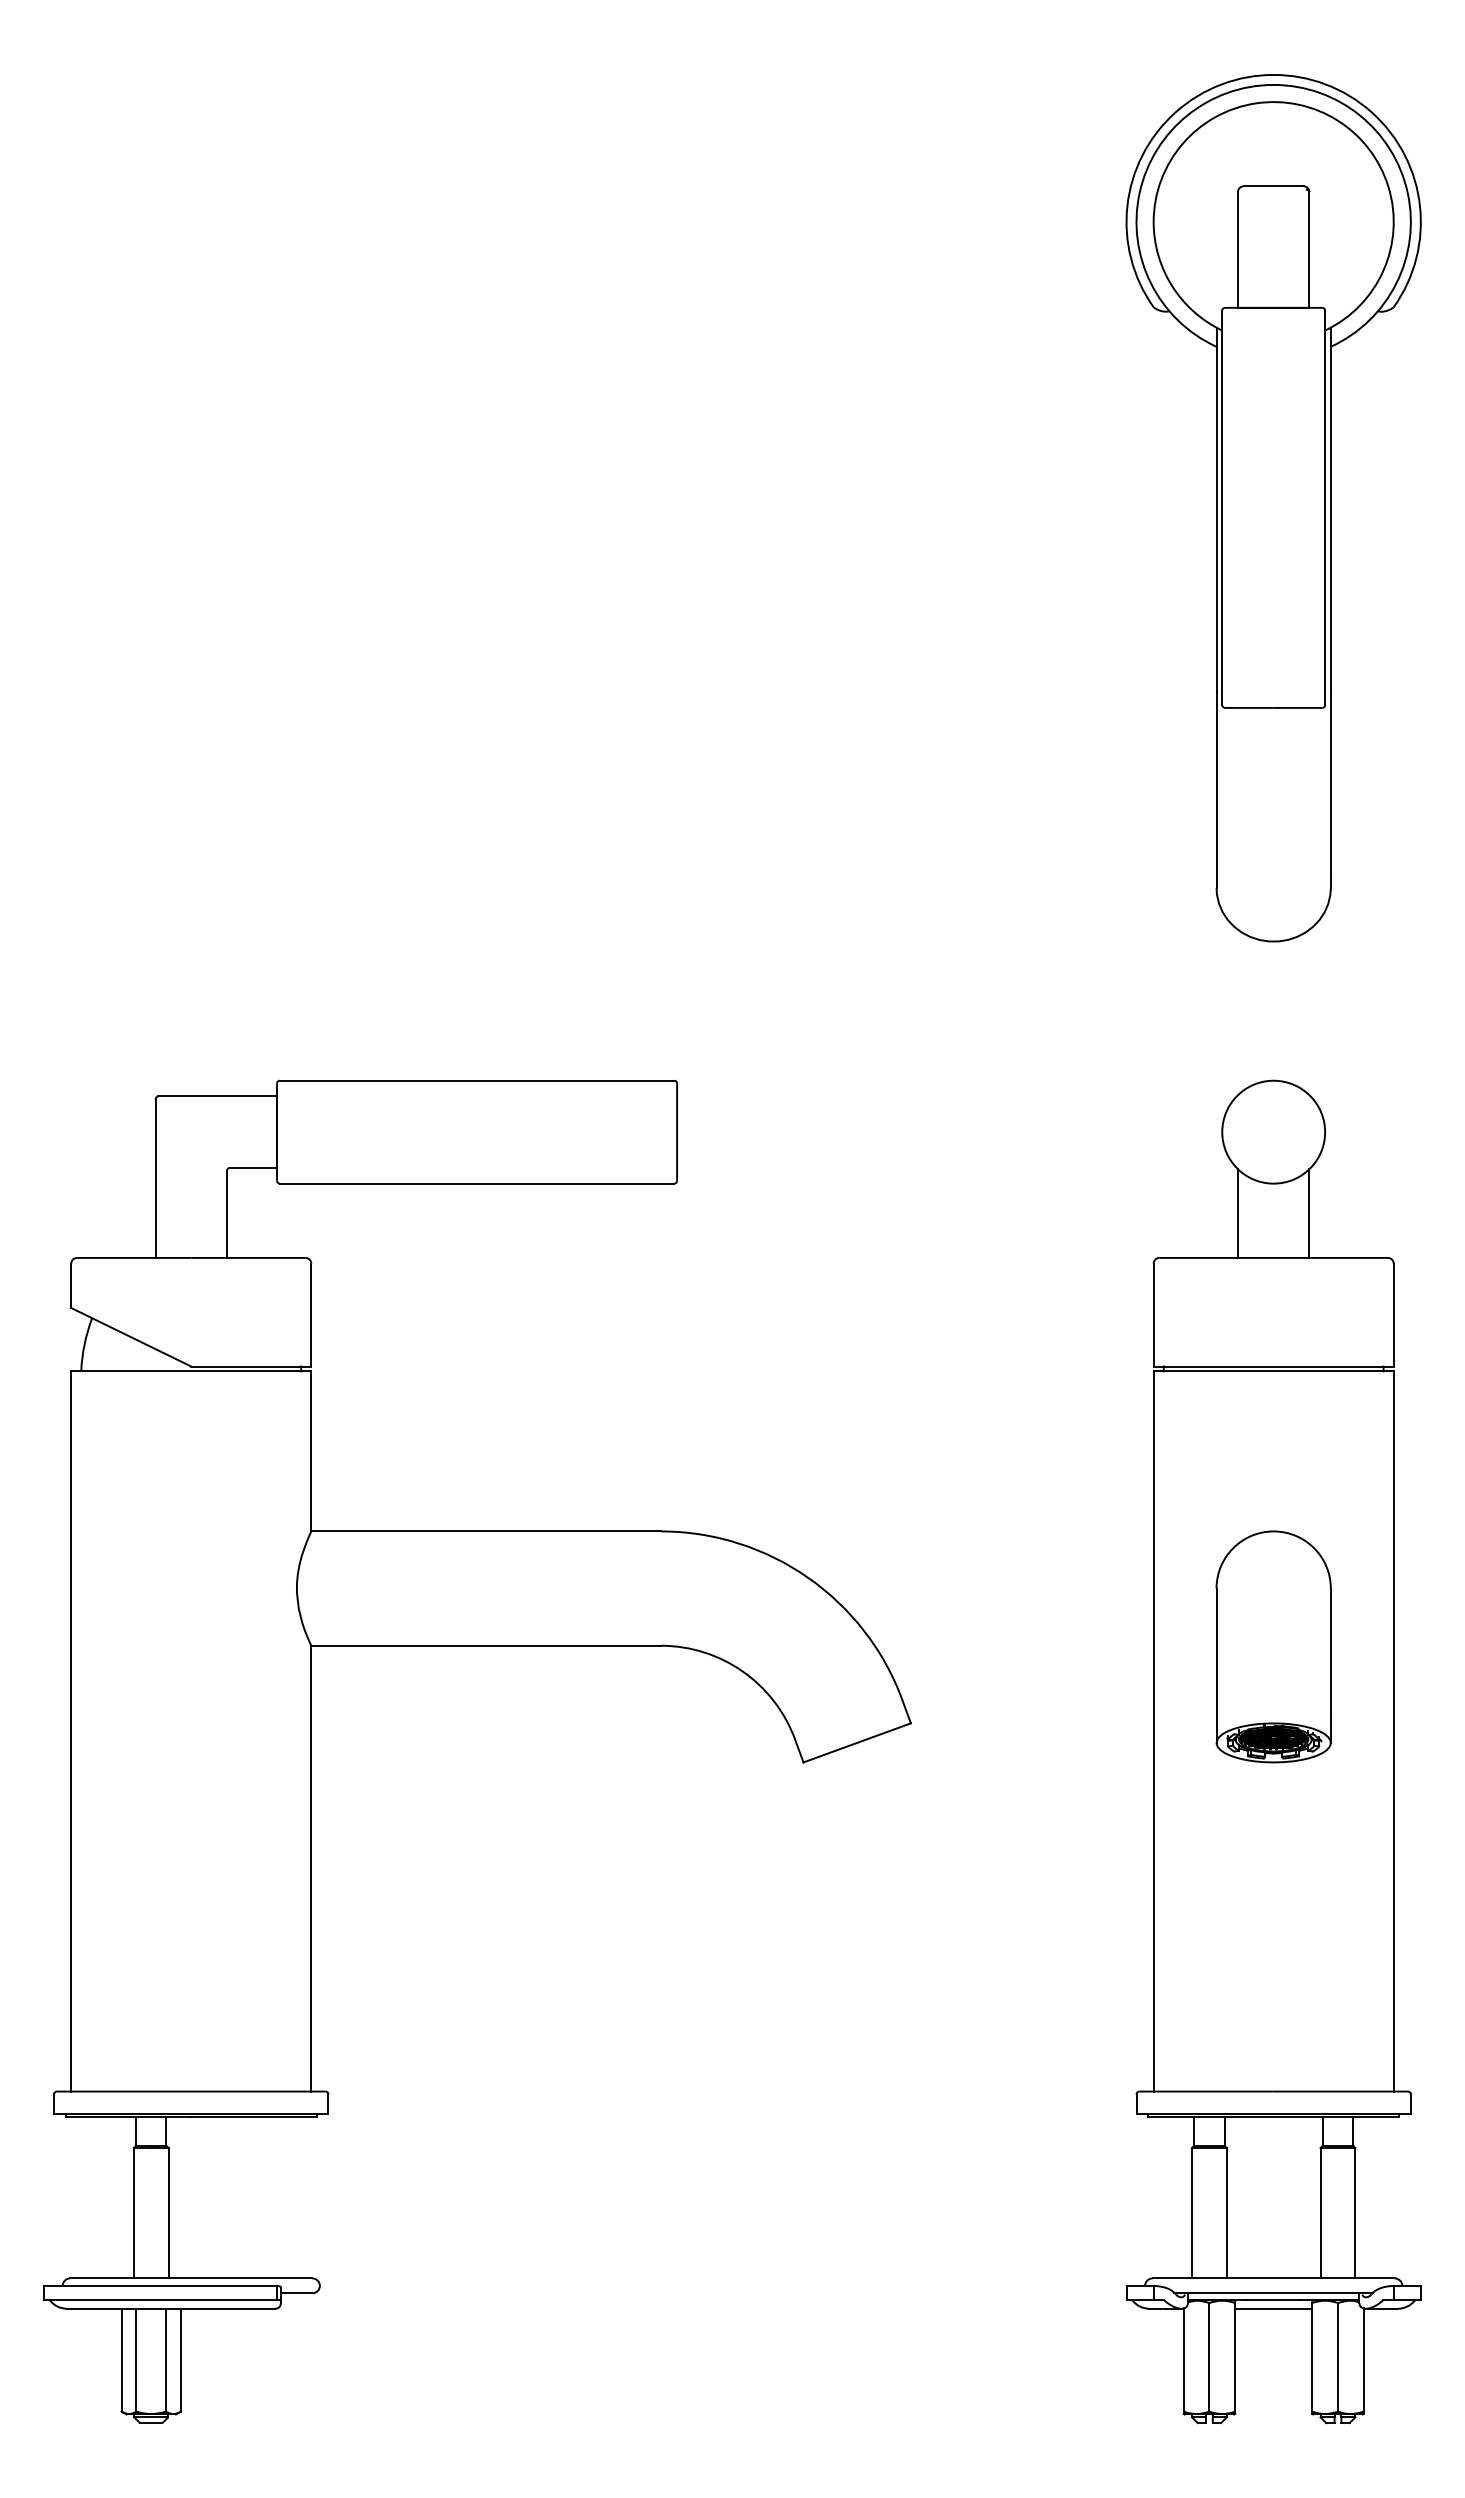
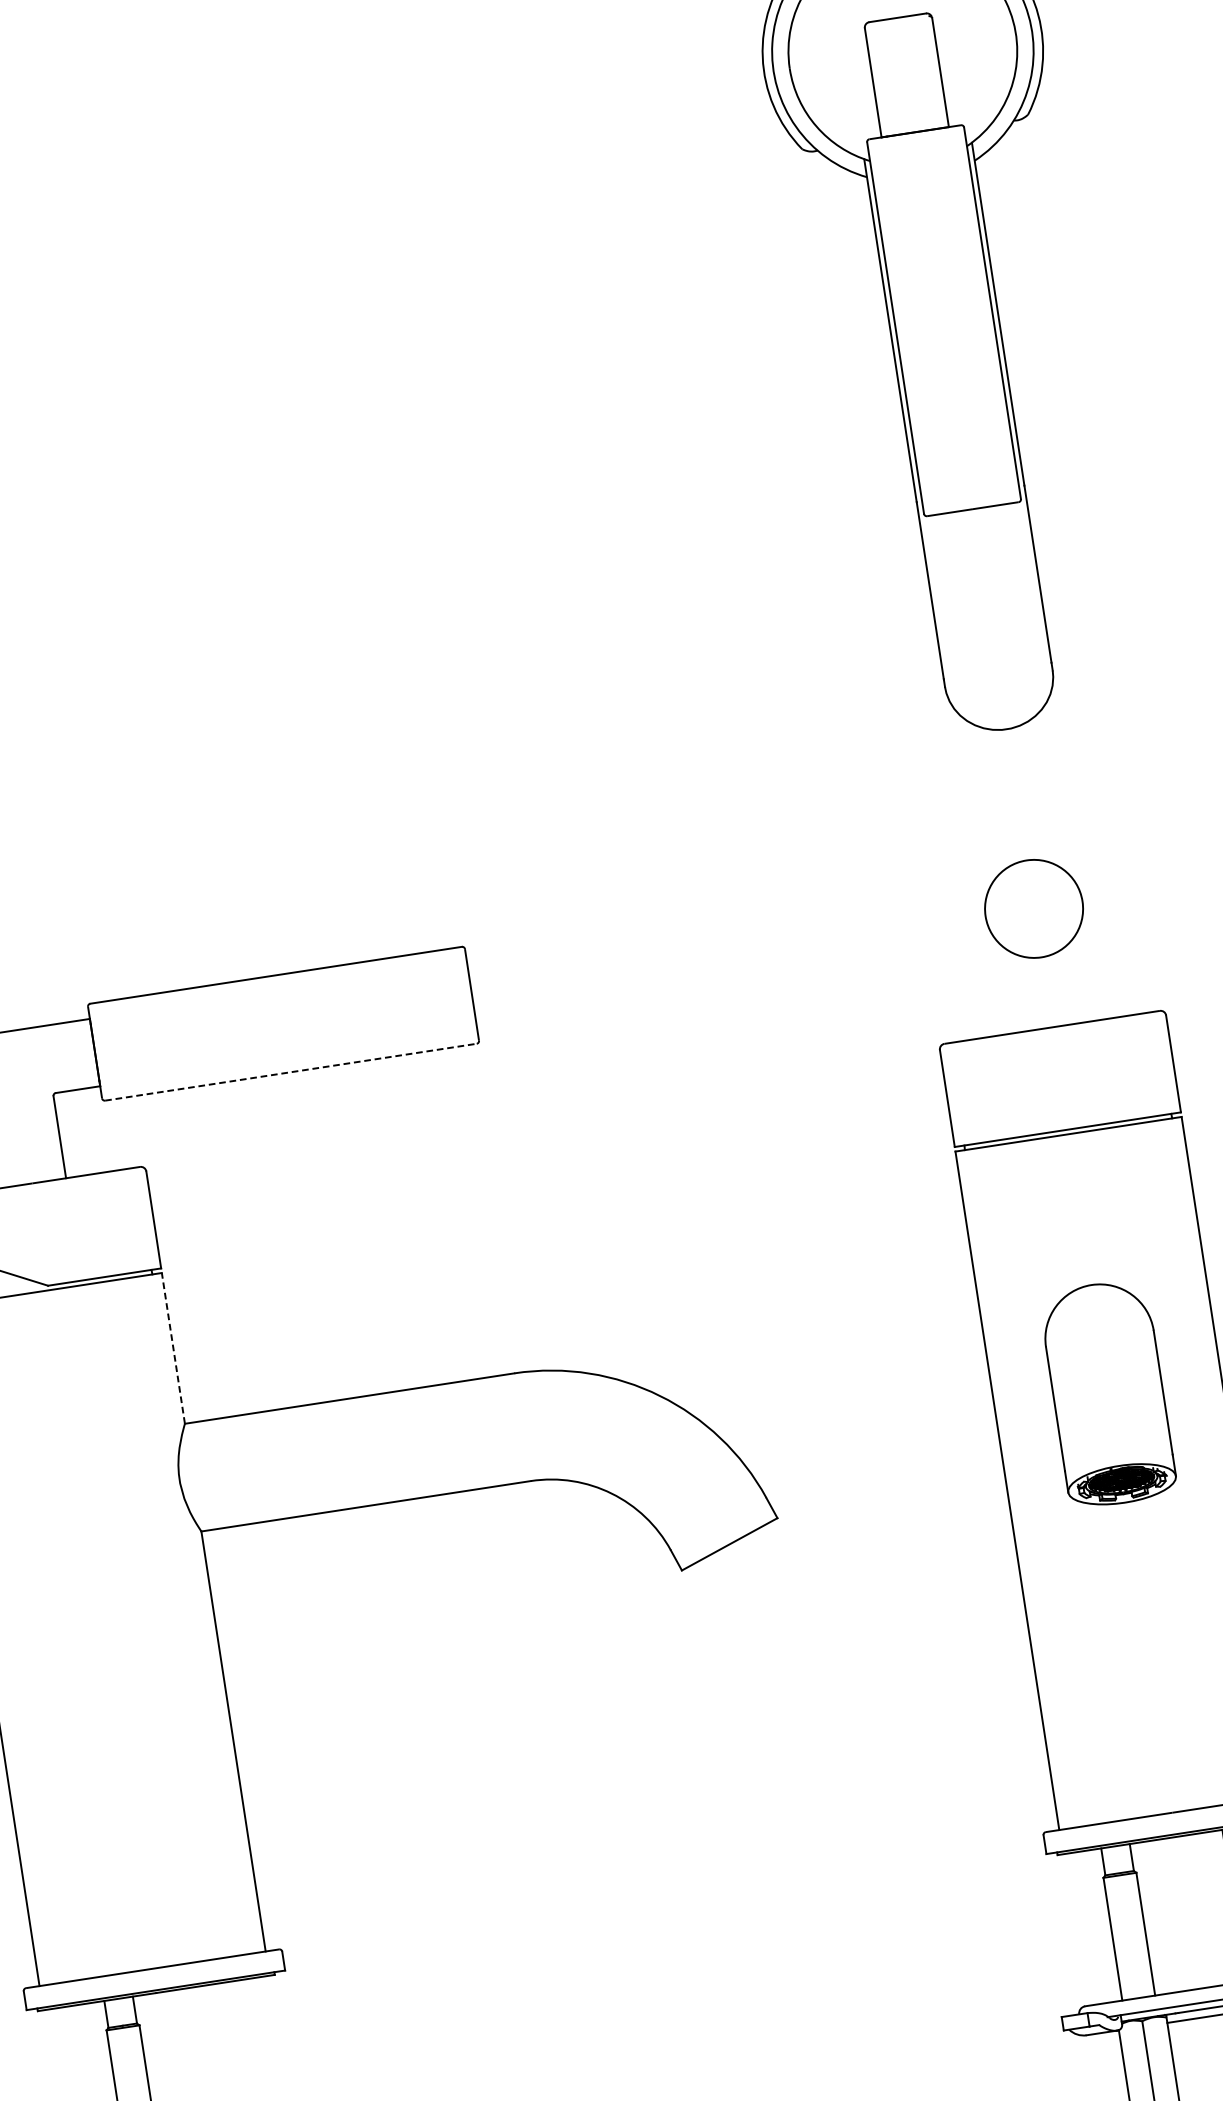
line: (477, 1183) -> (291, 1072), solid -> dashed
line: (1237, 1213) -> (1011, 990), removed
line: (1309, 1213) -> (1079, 980), removed
line: (311, 1450) -> (173, 1347), solid -> dashed

